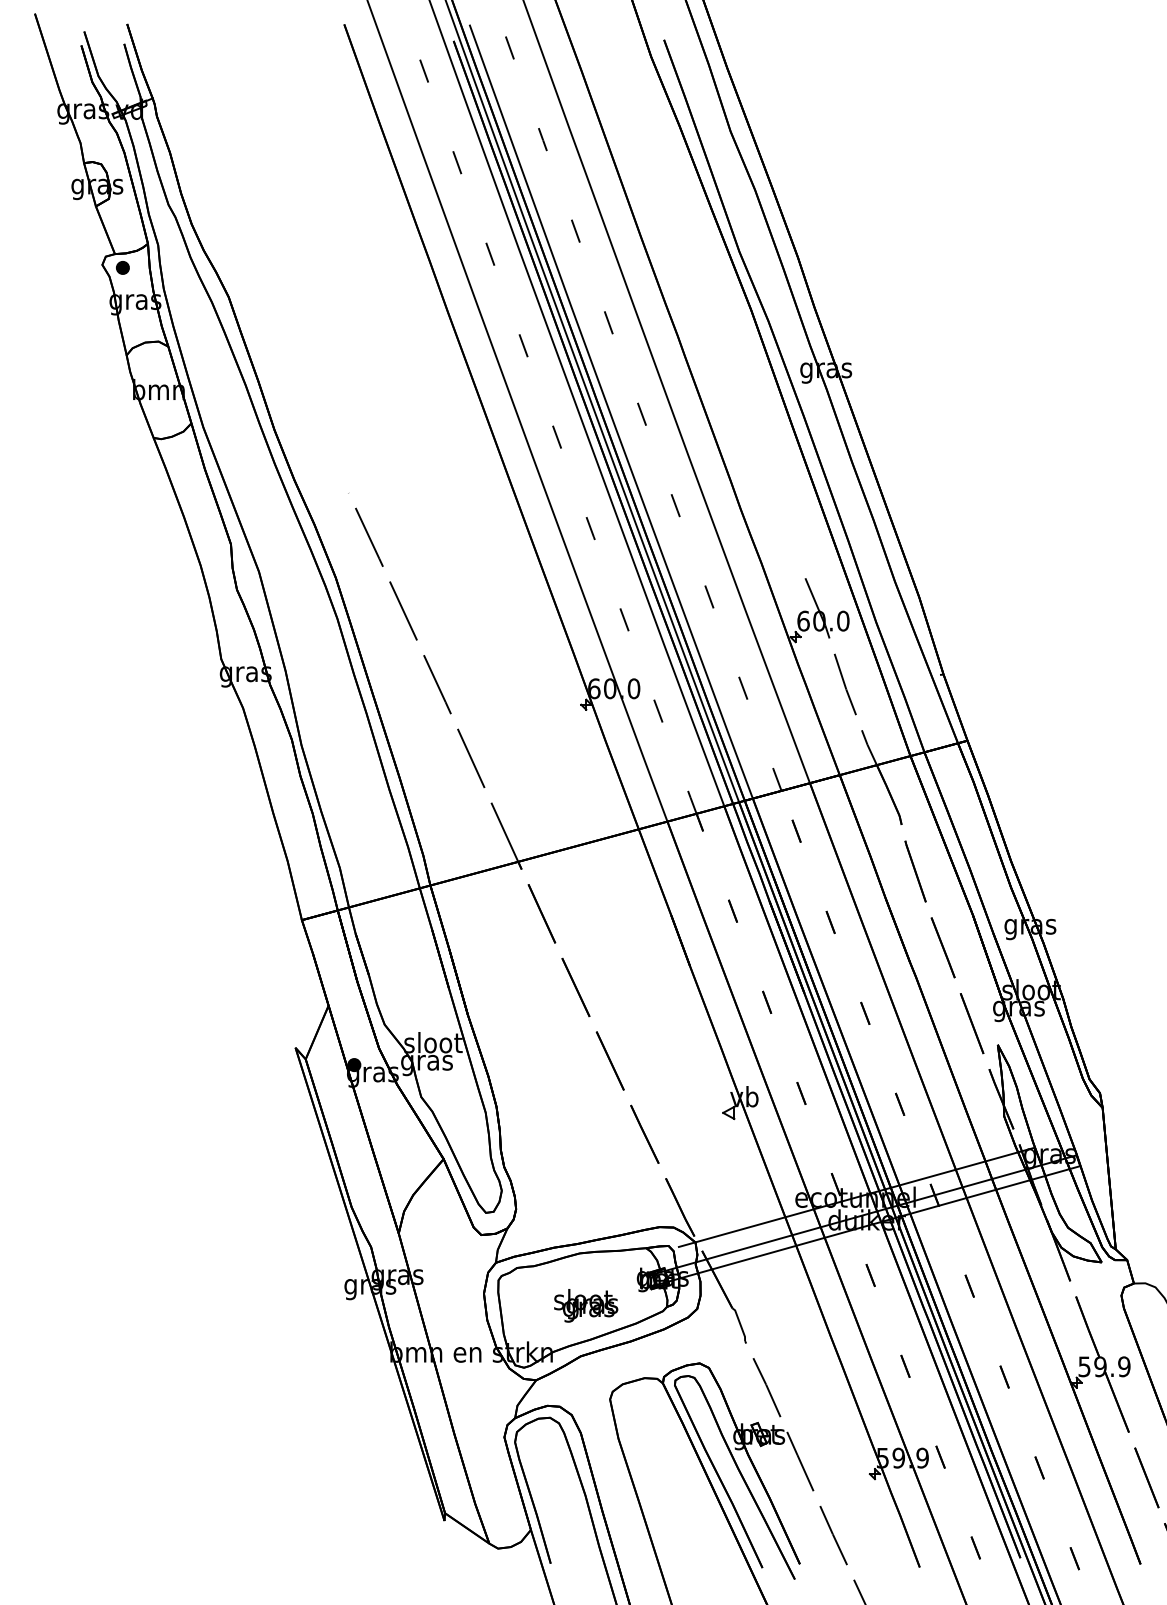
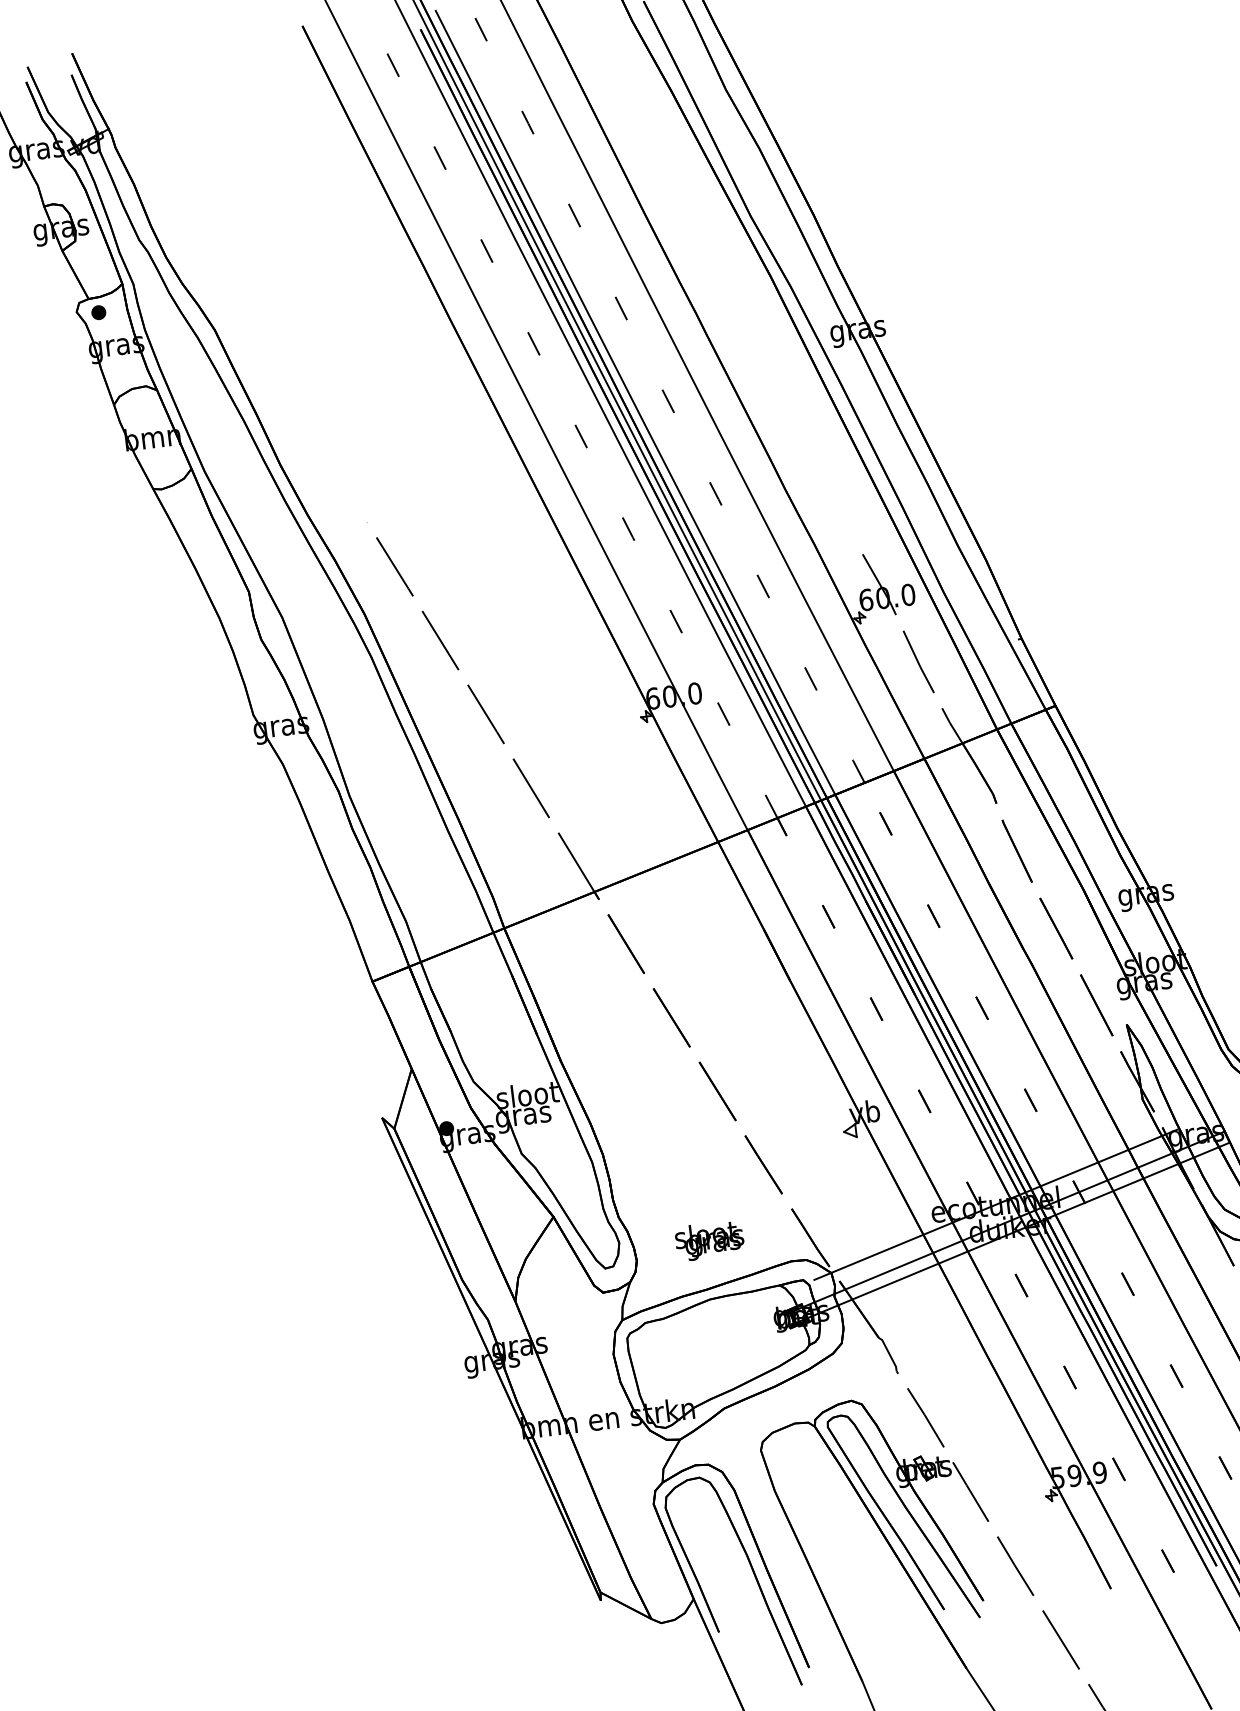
text: (586, 1305) -> (710, 1240), moved

